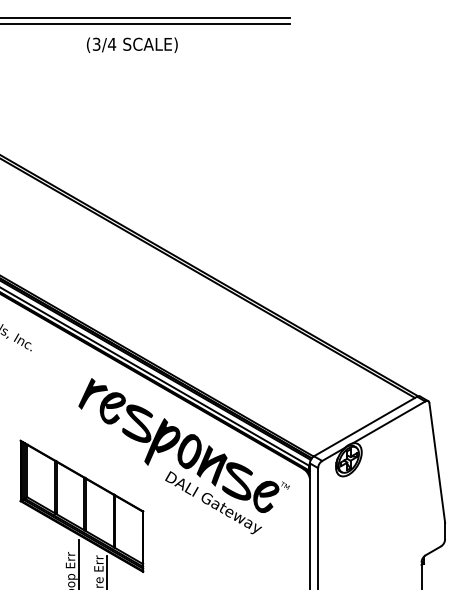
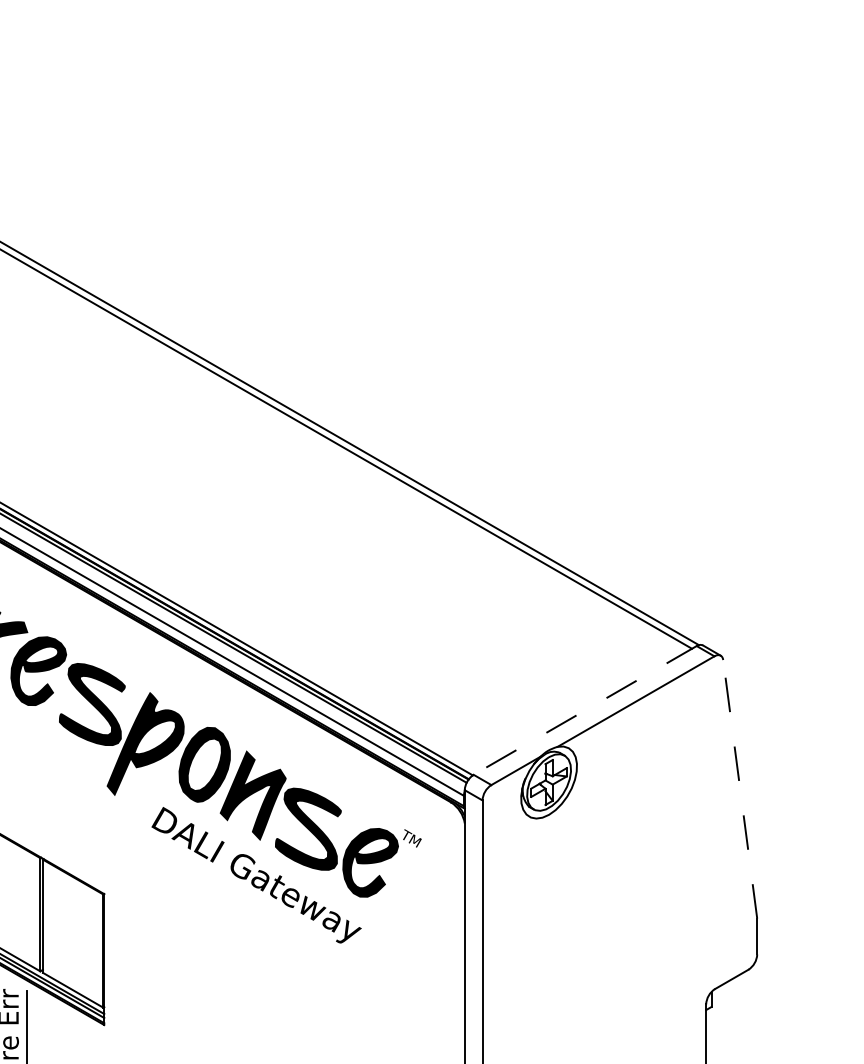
line: (365, 426) -> (585, 710), solid -> dashed
line: (437, 462) -> (740, 788), solid -> dashed

